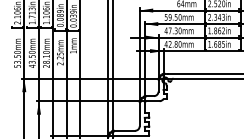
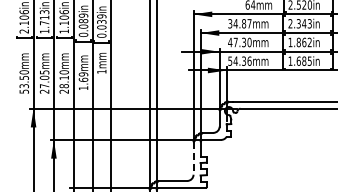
text: (172, 17) -> (239, 23), 59.50mm -> 34.87mm
text: (172, 43) -> (239, 60), 42.80mm -> 54.36mm
text: (32, 59) -> (44, 81), 43.50mm -> 27.05mm
text: (60, 59) -> (83, 81), 2.25mm -> 1.69mm
line: (139, 114) -> (193, 158), solid -> dashed

